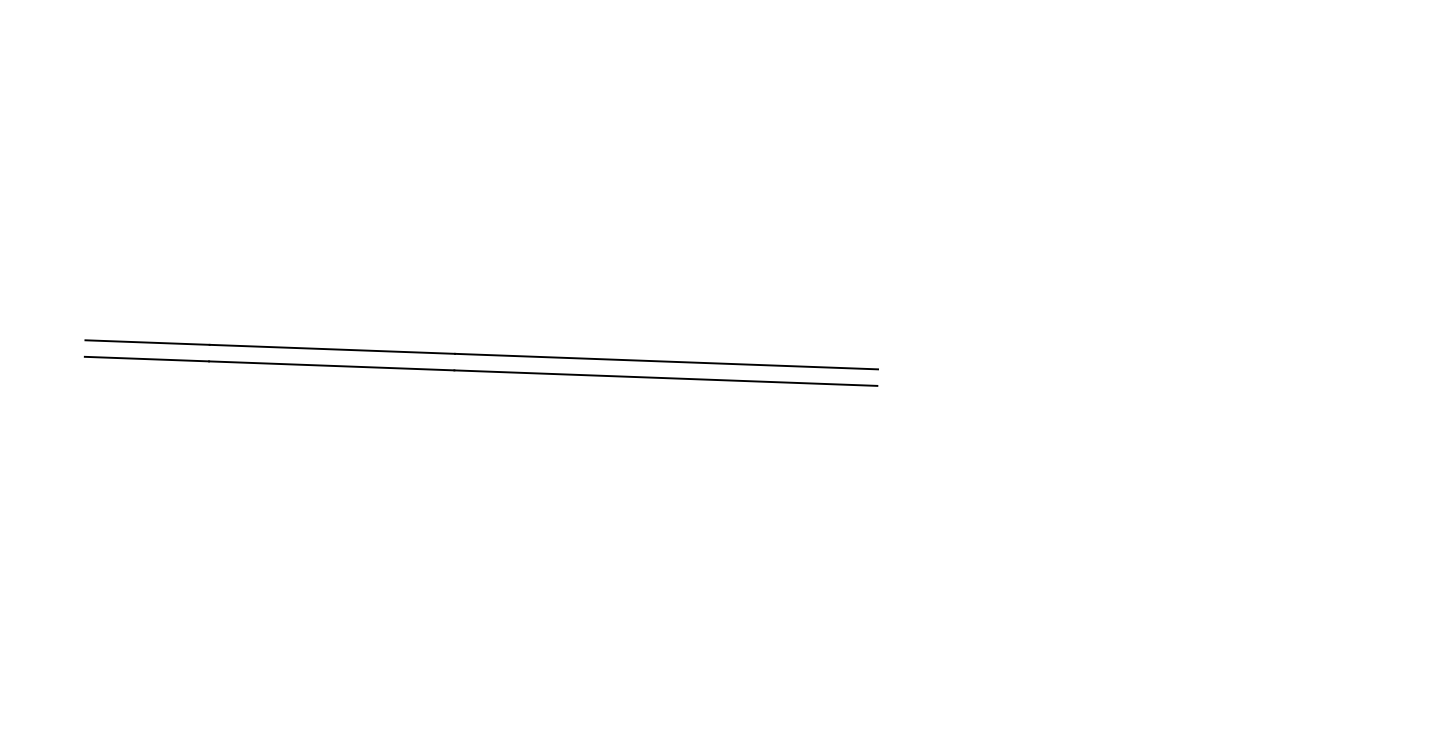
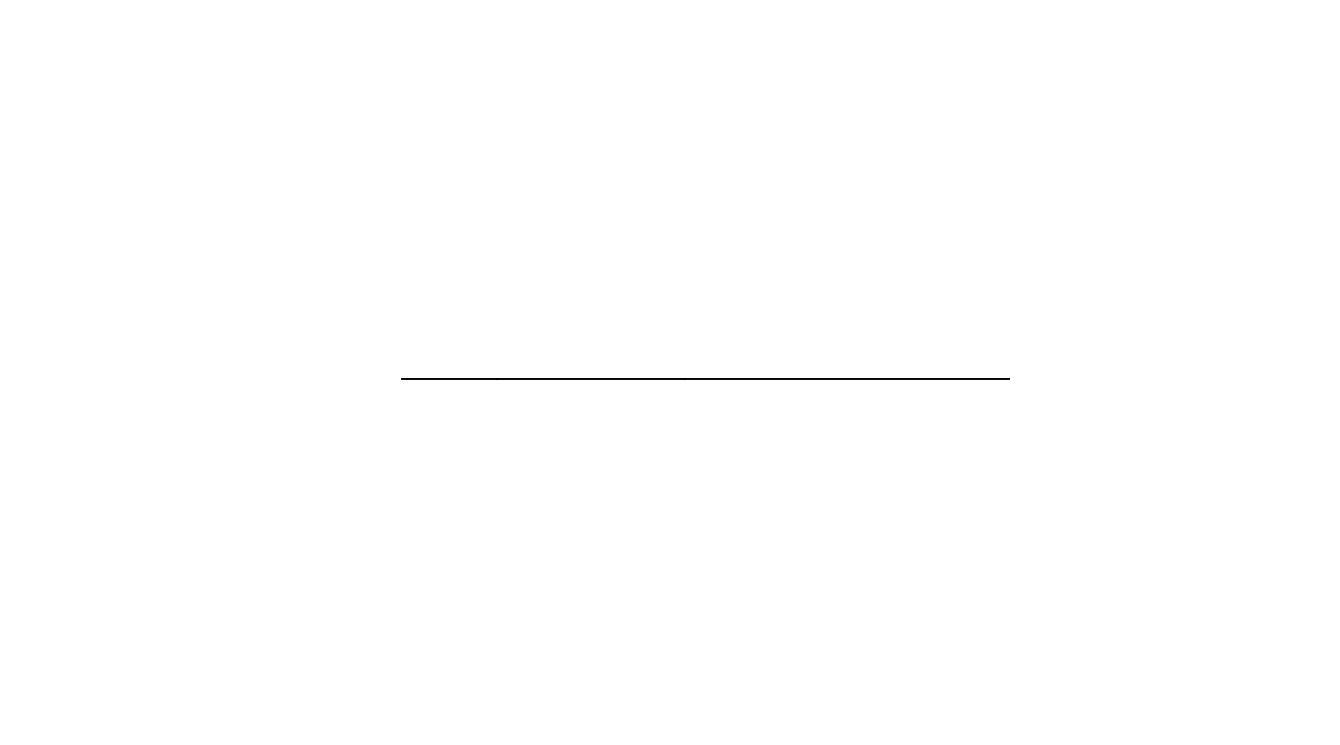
line: (481, 353) -> (705, 365), removed

